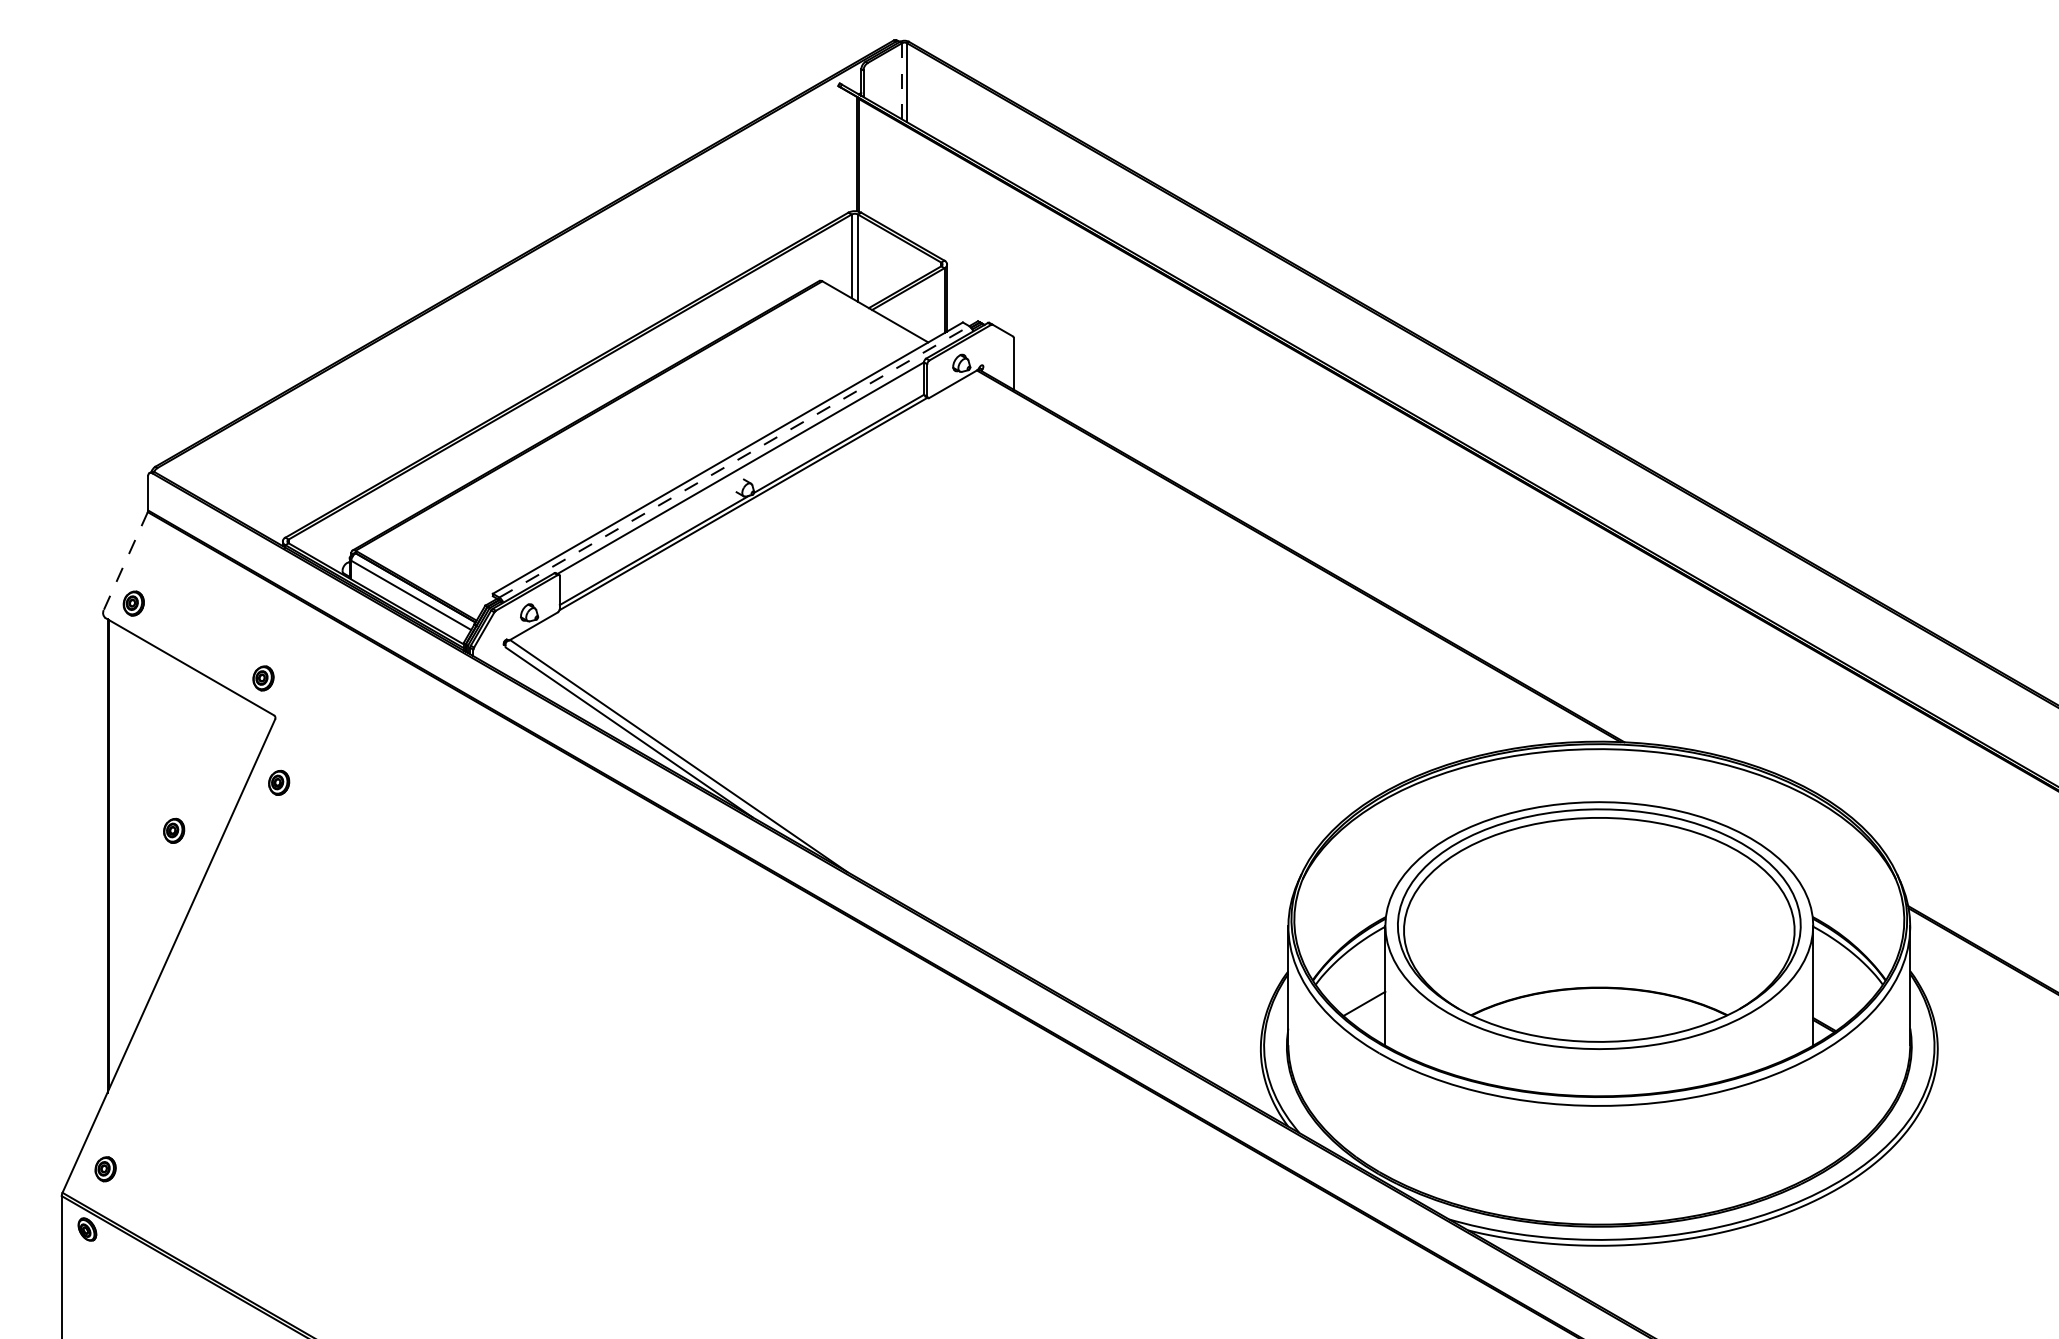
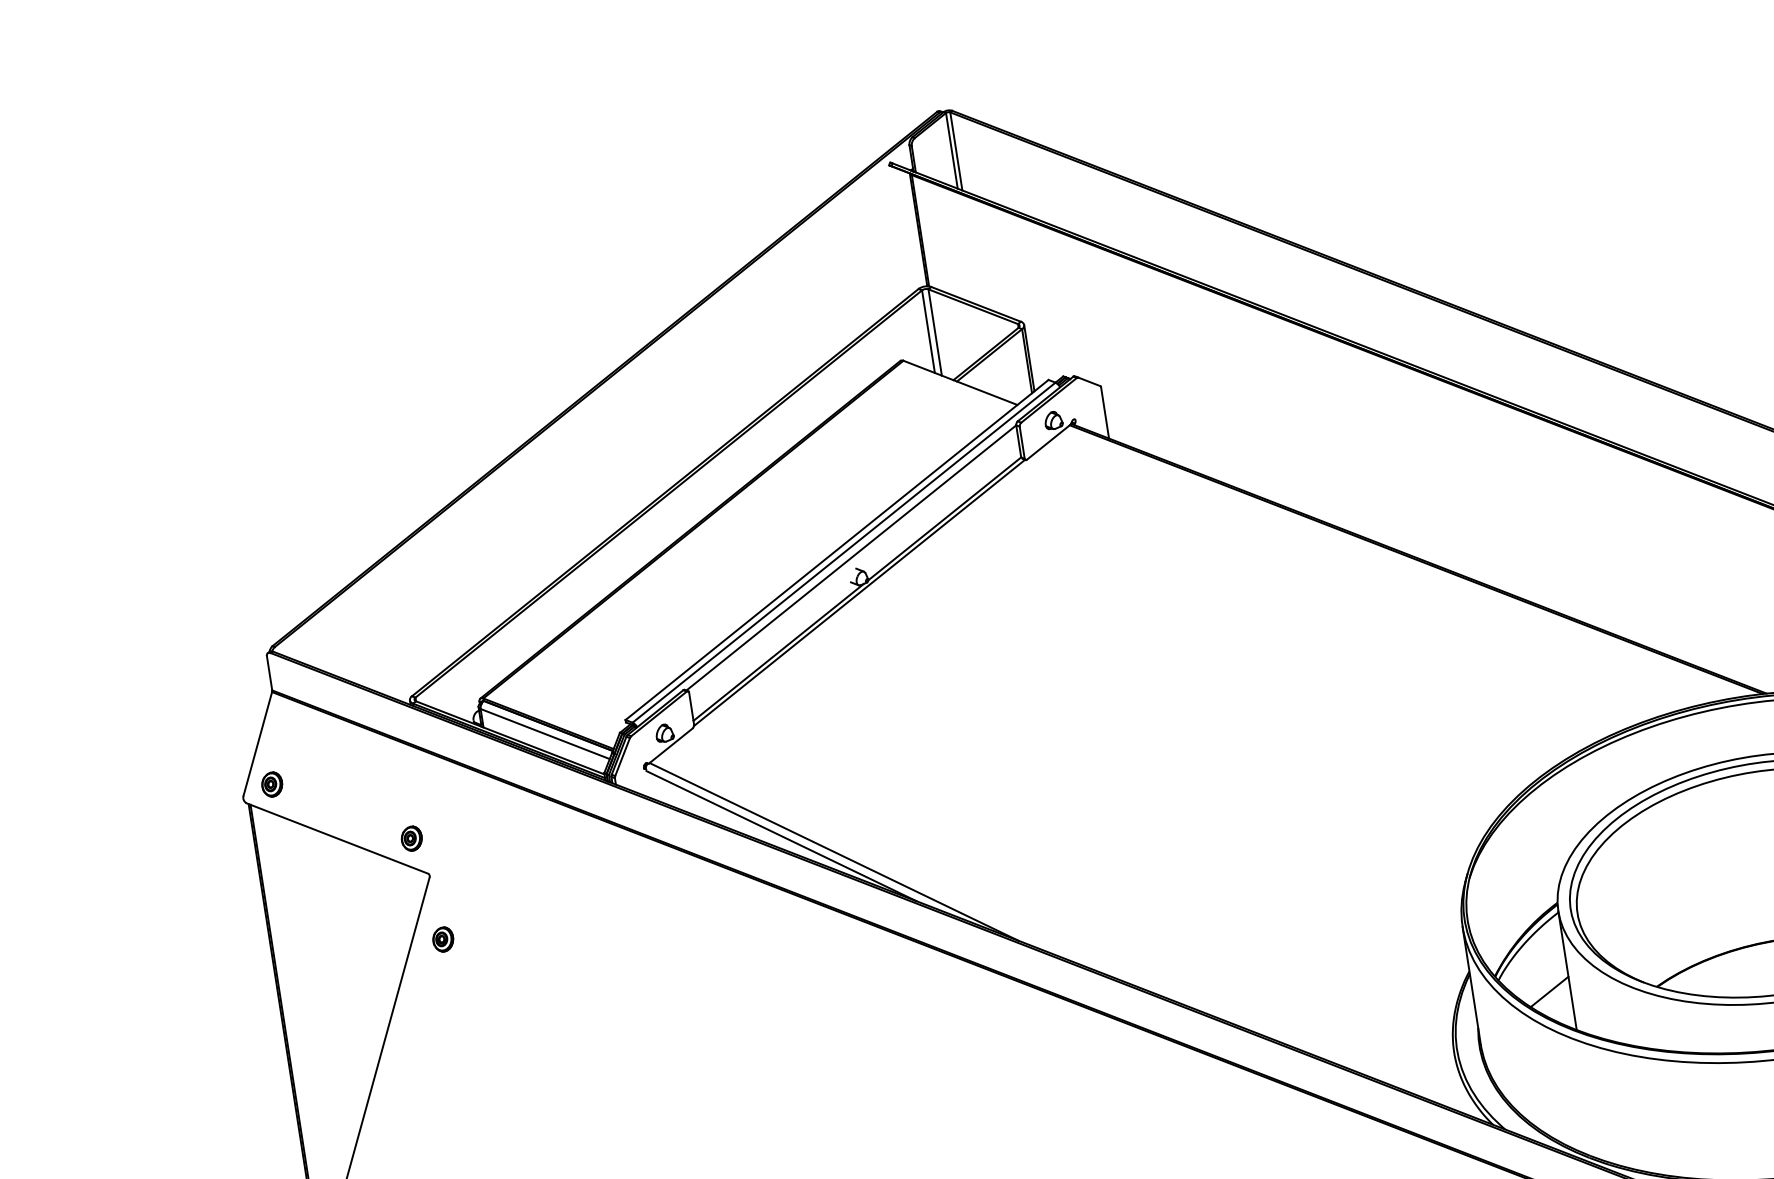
line: (902, 81) -> (952, 151), dashed -> solid
line: (734, 461) -> (844, 552), dashed -> solid
line: (125, 561) -> (257, 744), dashed -> solid
part: (174, 830) -> (347, 1002), removed

